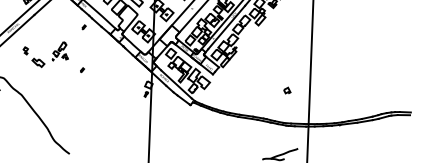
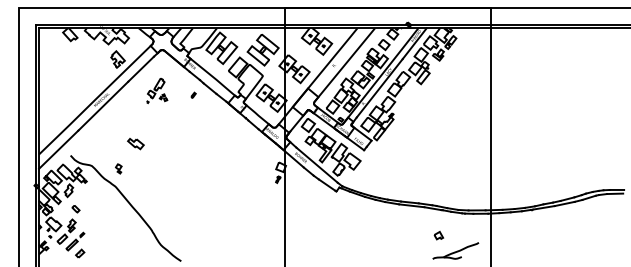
part: (25, 50) -> (118, 168), moved
part: (60, 51) -> (157, 91), moved
part: (82, 69) -> (193, 150), removed
part: (287, 90) -> (438, 235), moved

